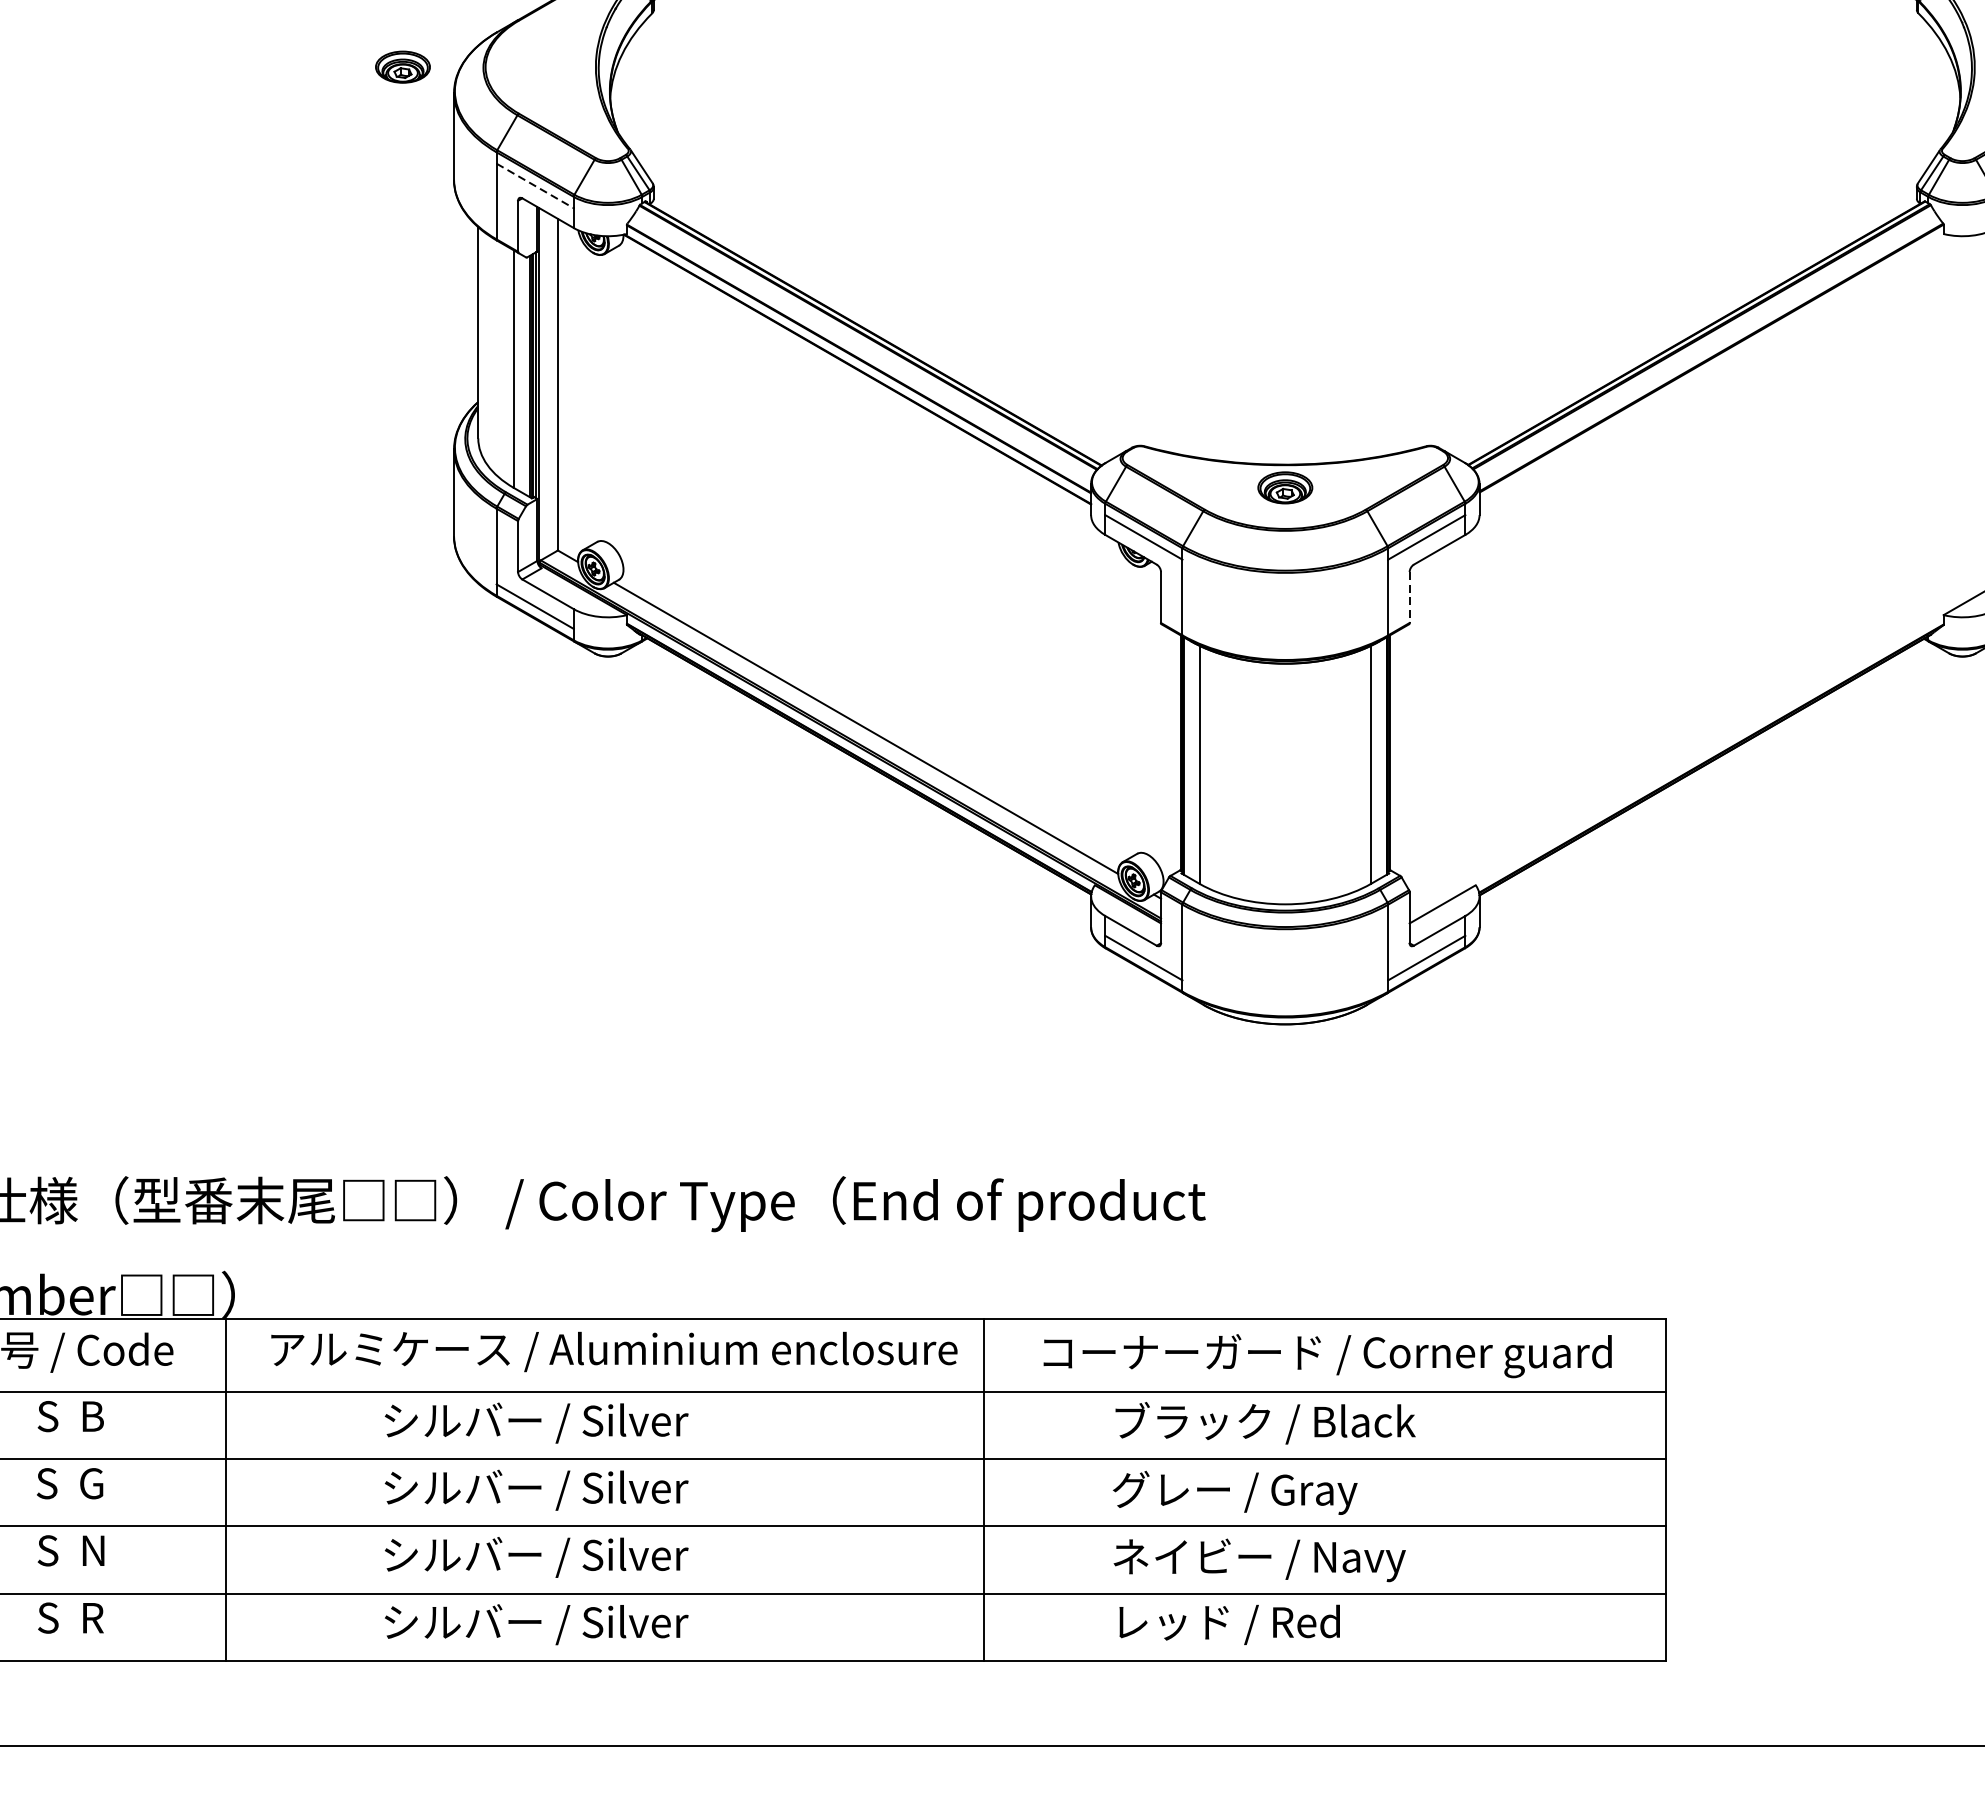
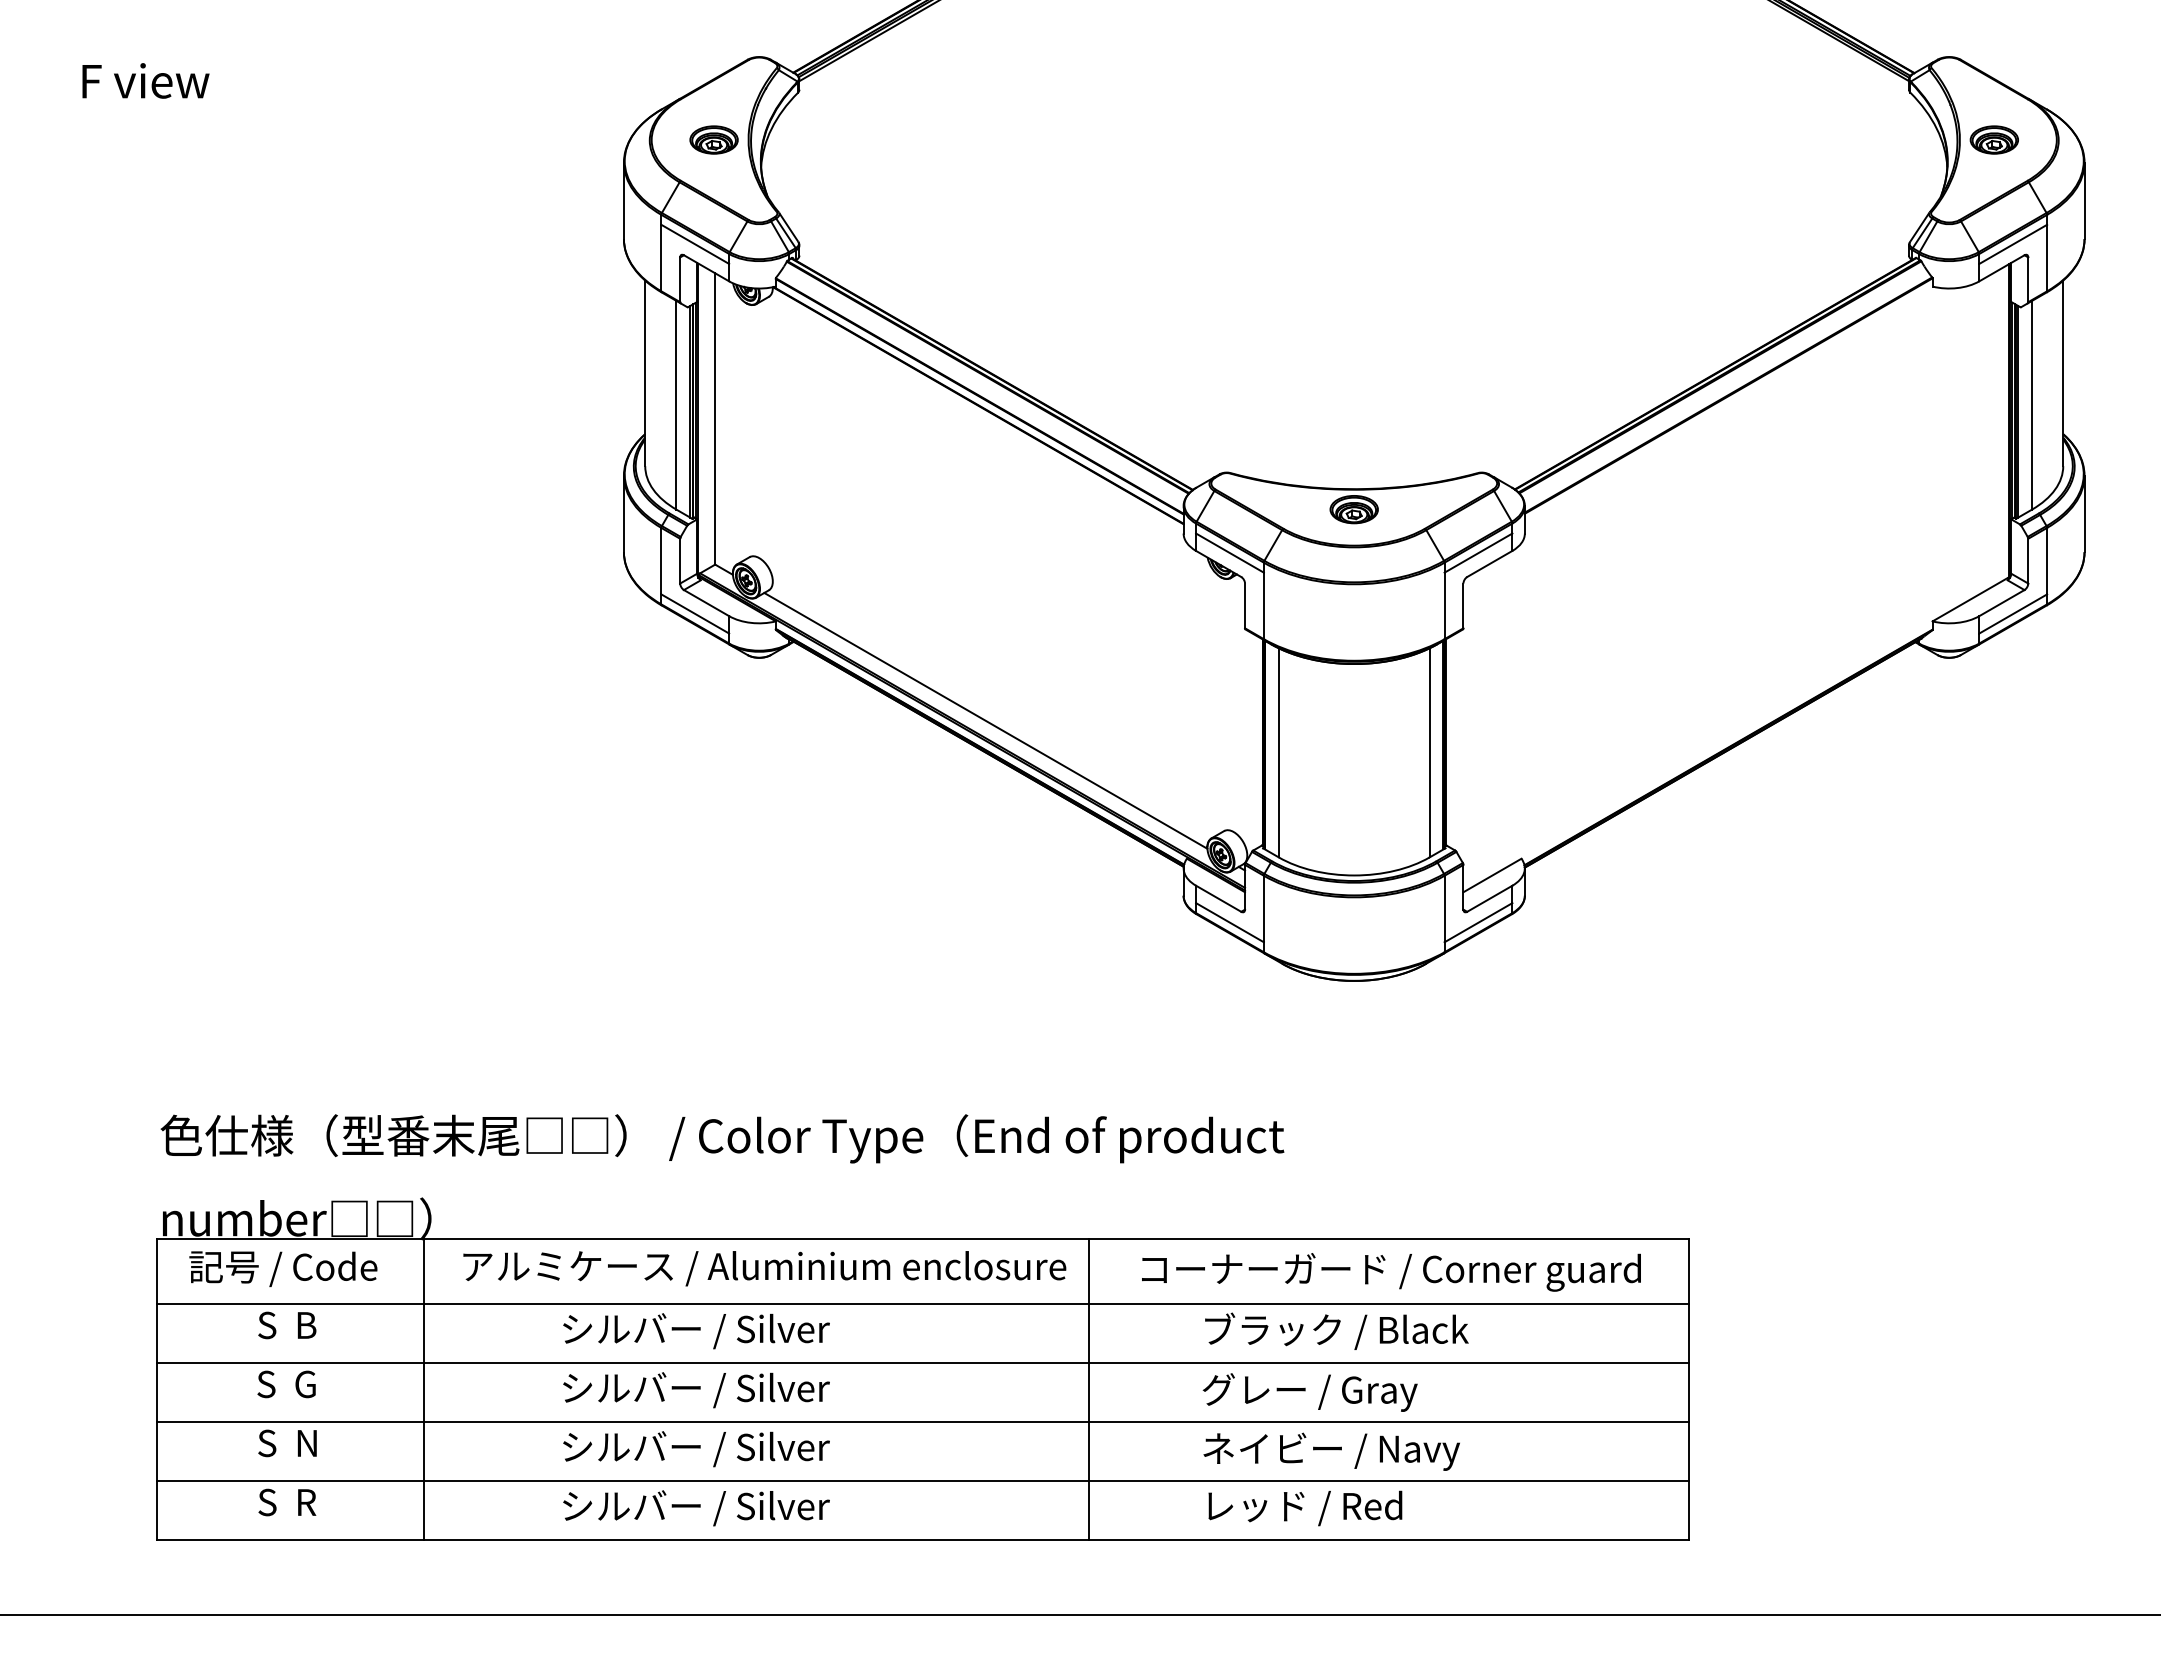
part: (402, 66) -> (713, 139), moved
line: (535, 186) -> (695, 244), dashed -> solid
line: (1409, 598) -> (1463, 606), dashed -> solid

